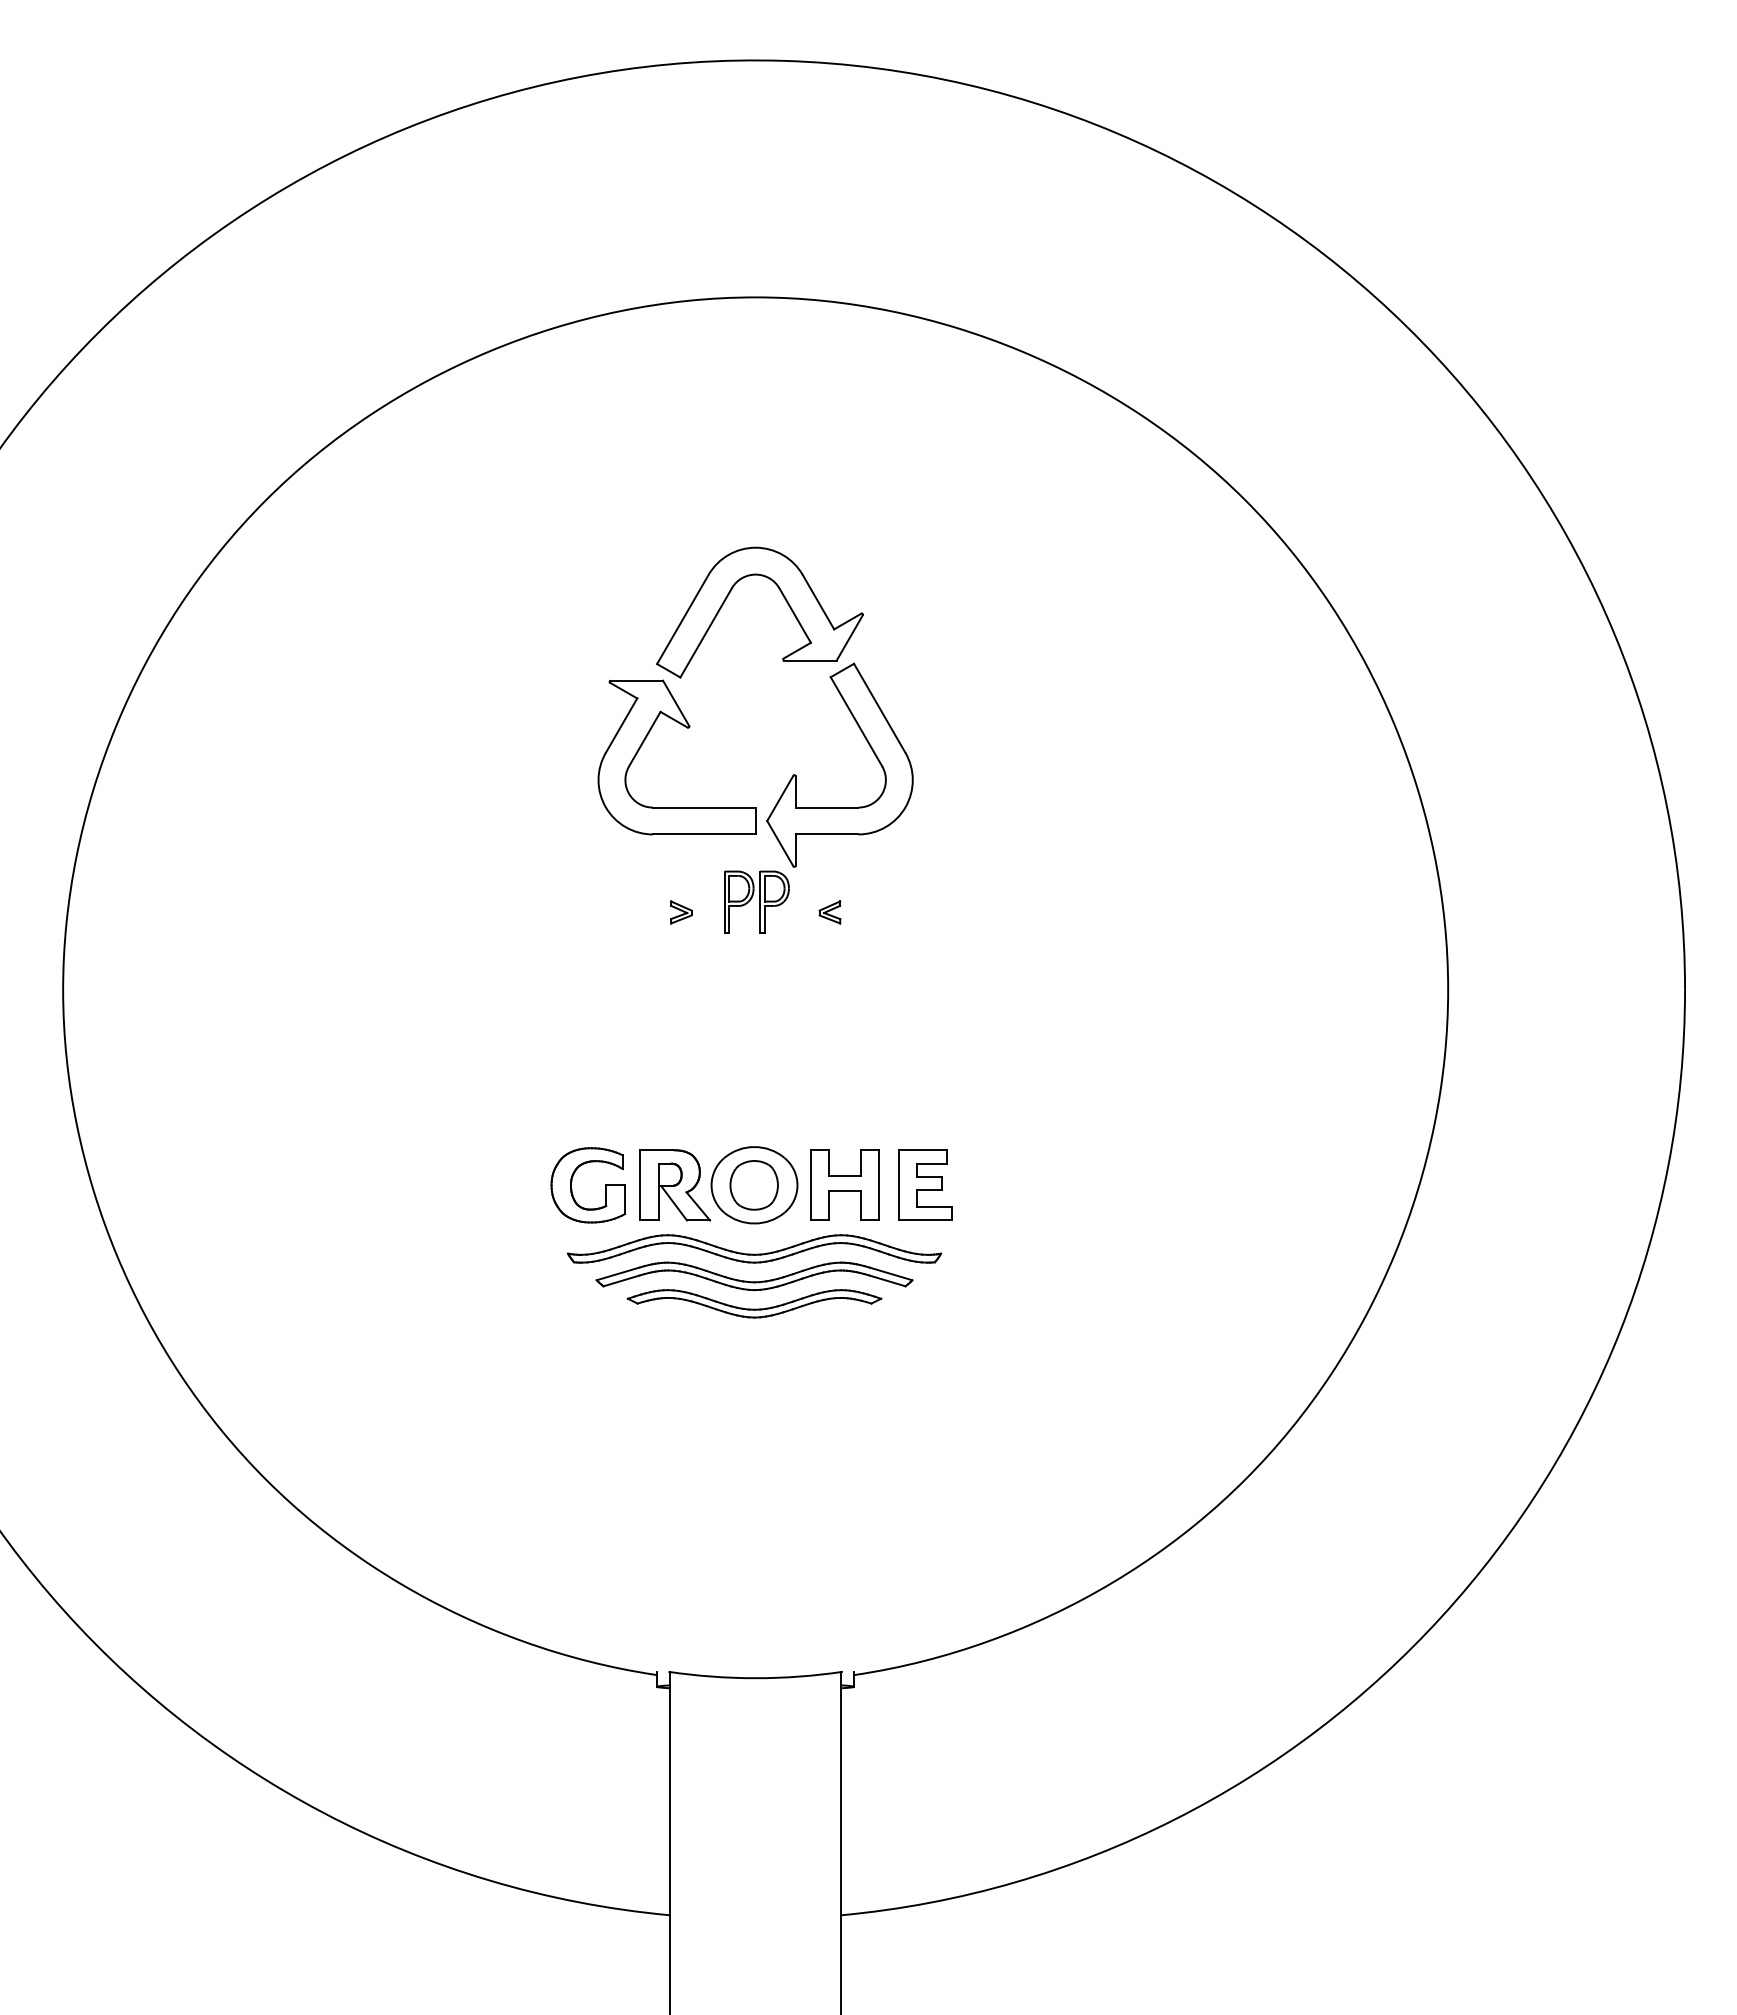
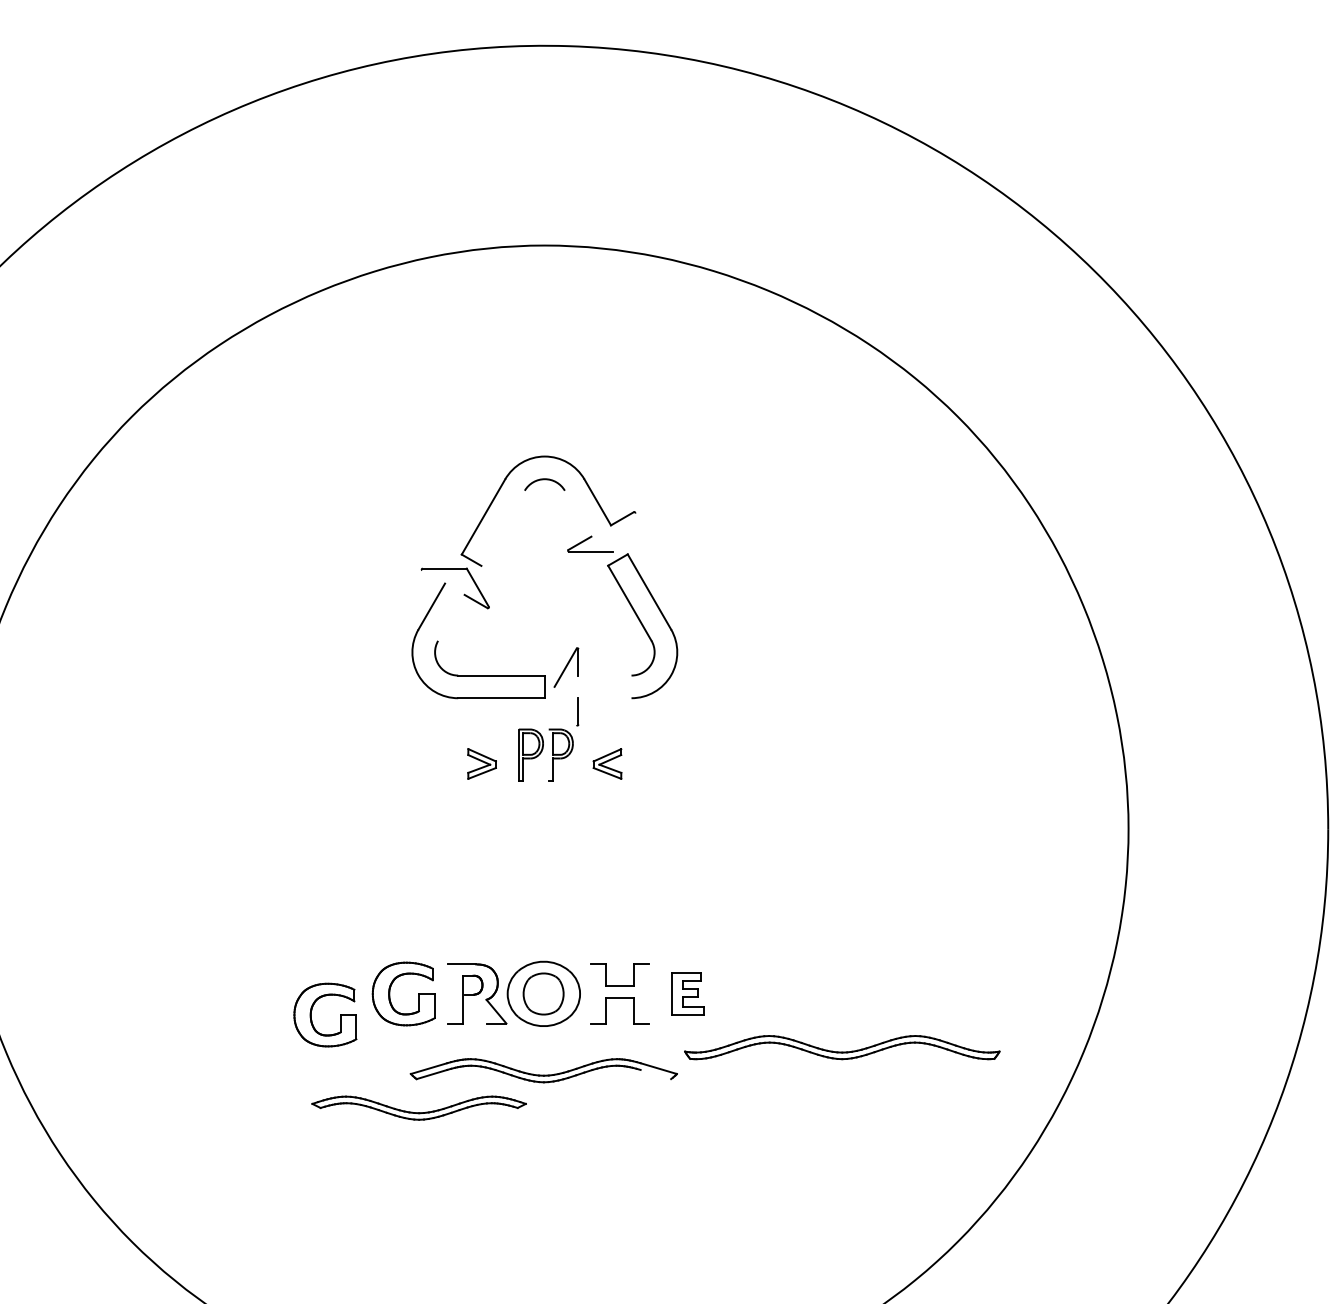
line: (794, 615) -> (577, 513), removed
line: (705, 632) -> (502, 528), removed
line: (849, 637) -> (623, 532), removed
line: (623, 690) -> (433, 576), removed
line: (644, 738) -> (451, 617), removed
line: (826, 807) -> (604, 675), removed
line: (826, 834) -> (604, 698), removed
line: (780, 843) -> (565, 705), removed
line: (760, 901) -> (548, 754), removed
part: (681, 912) -> (482, 764), size x1.6
part: (829, 912) -> (607, 764), size x1.6
part: (925, 1184) -> (688, 993), size x0.7
line: (640, 1185) -> (447, 994), removed
line: (810, 1185) -> (591, 994), removed
line: (879, 1185) -> (649, 994), removed
line: (673, 1203) -> (475, 1009), removed
part: (479, 1206) -> (312, 1011), added
part: (754, 1248) -> (842, 1047), moved
line: (887, 1280) -> (655, 1074), removed
part: (754, 1303) -> (419, 1107), moved

